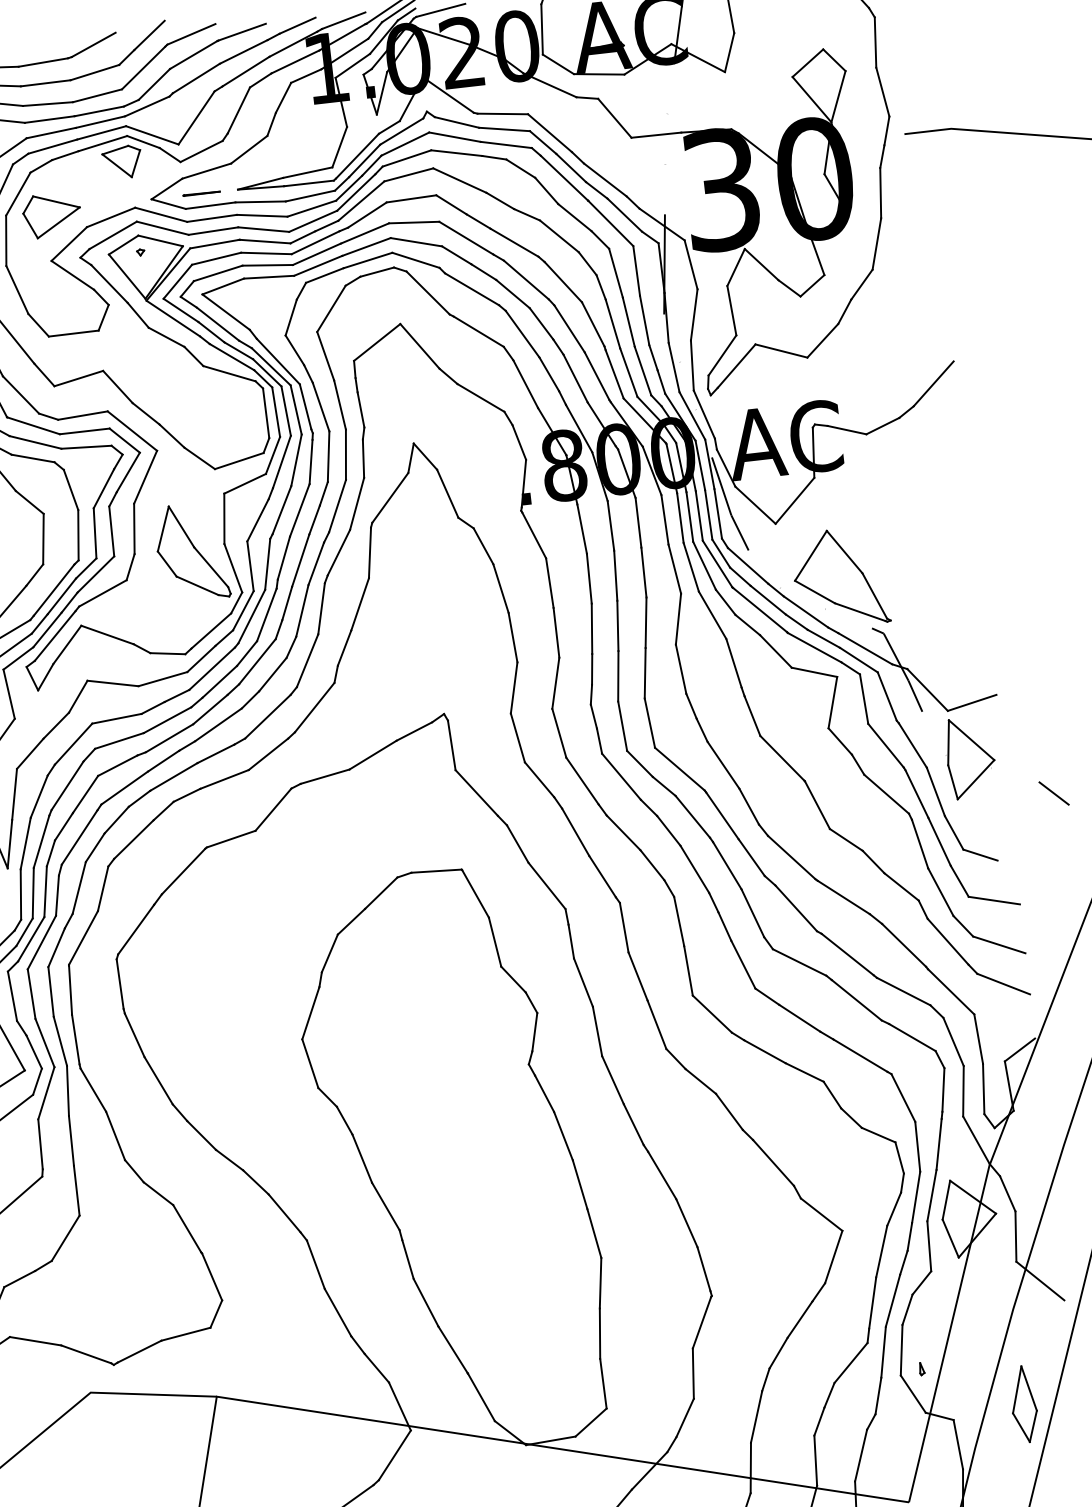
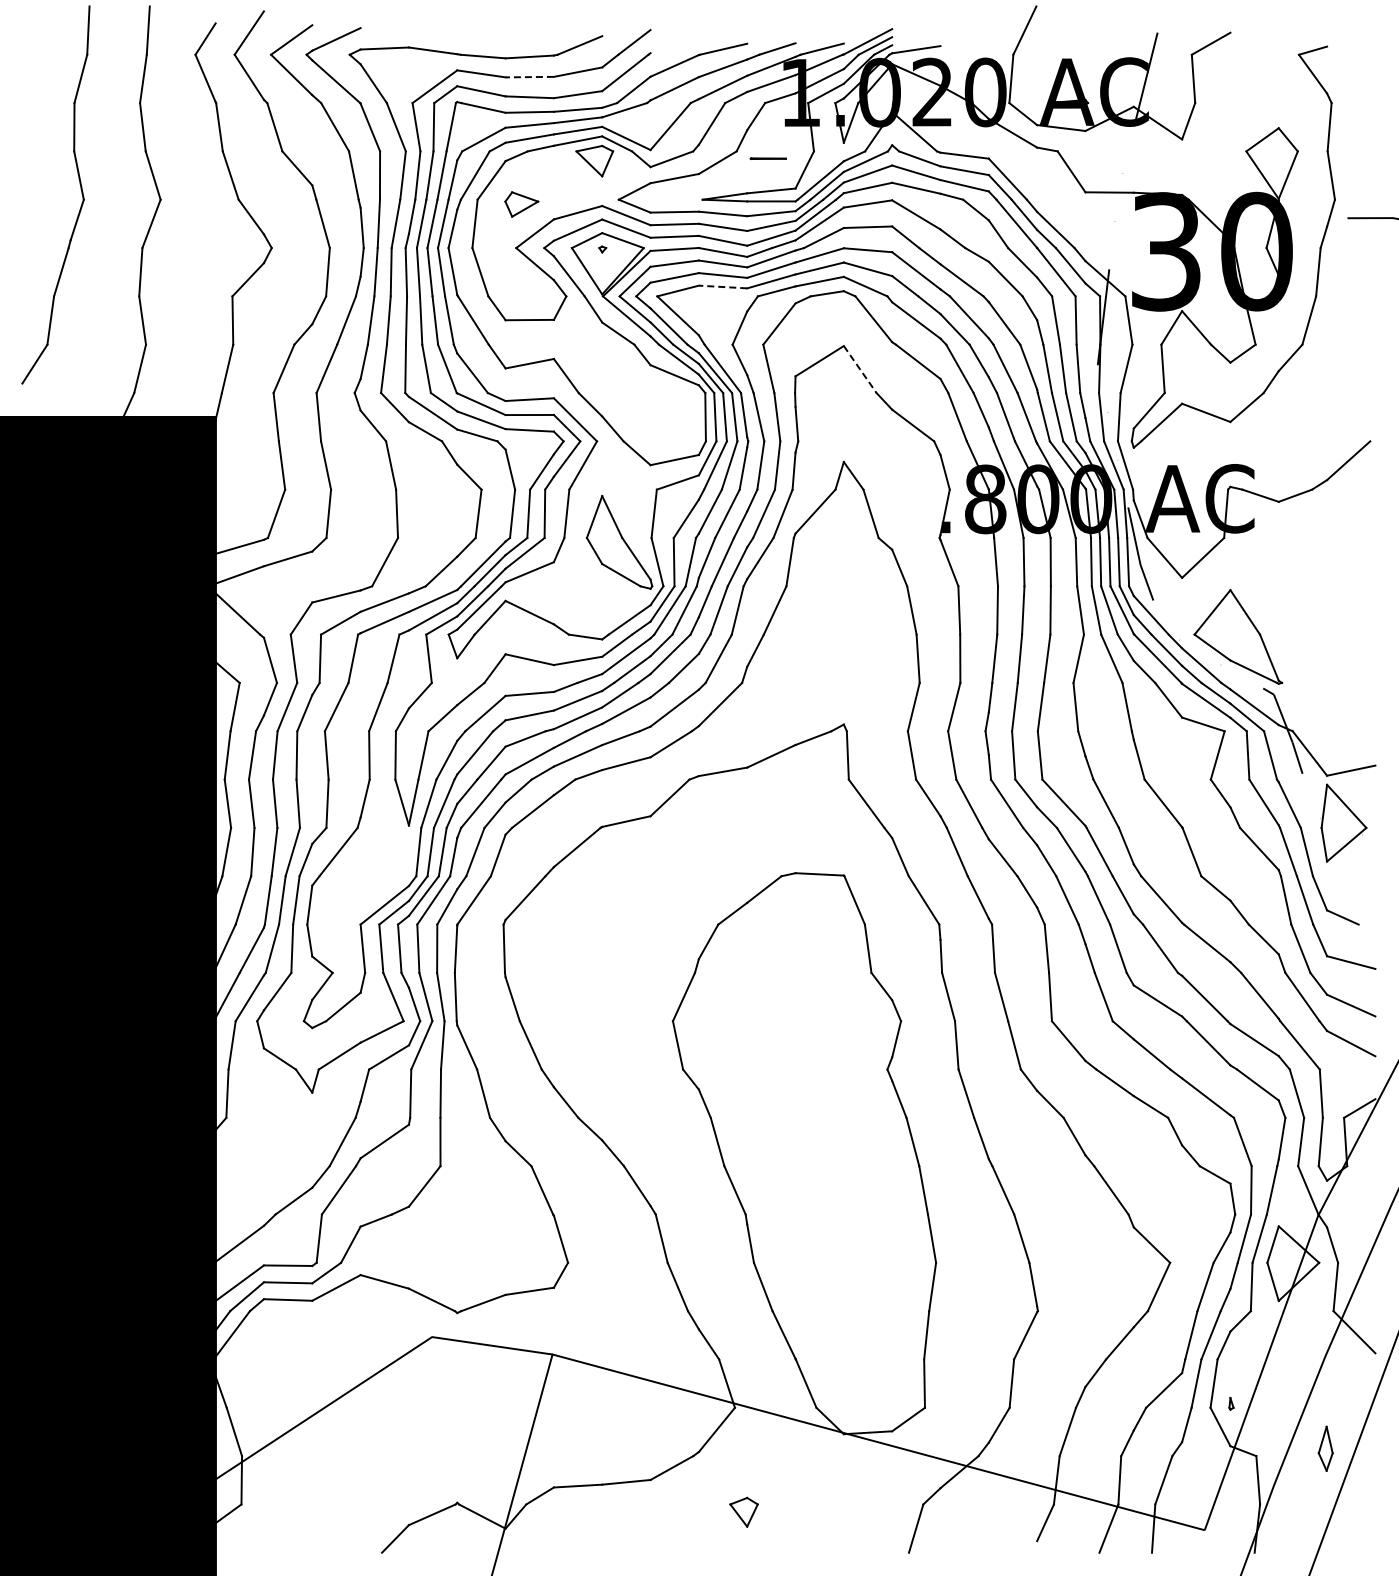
line: (191, 33) -> (674, 45), removed
line: (45, 83) -> (529, 77), solid -> dashed
line: (200, 193) -> (767, 158), moved
part: (51, 215) -> (521, 204), size x0.6
line: (268, 277) -> (722, 287), solid -> dashed
line: (420, 346) -> (860, 369), solid -> dashed
part: (1023, 1404) -> (1325, 1448), size x0.6

